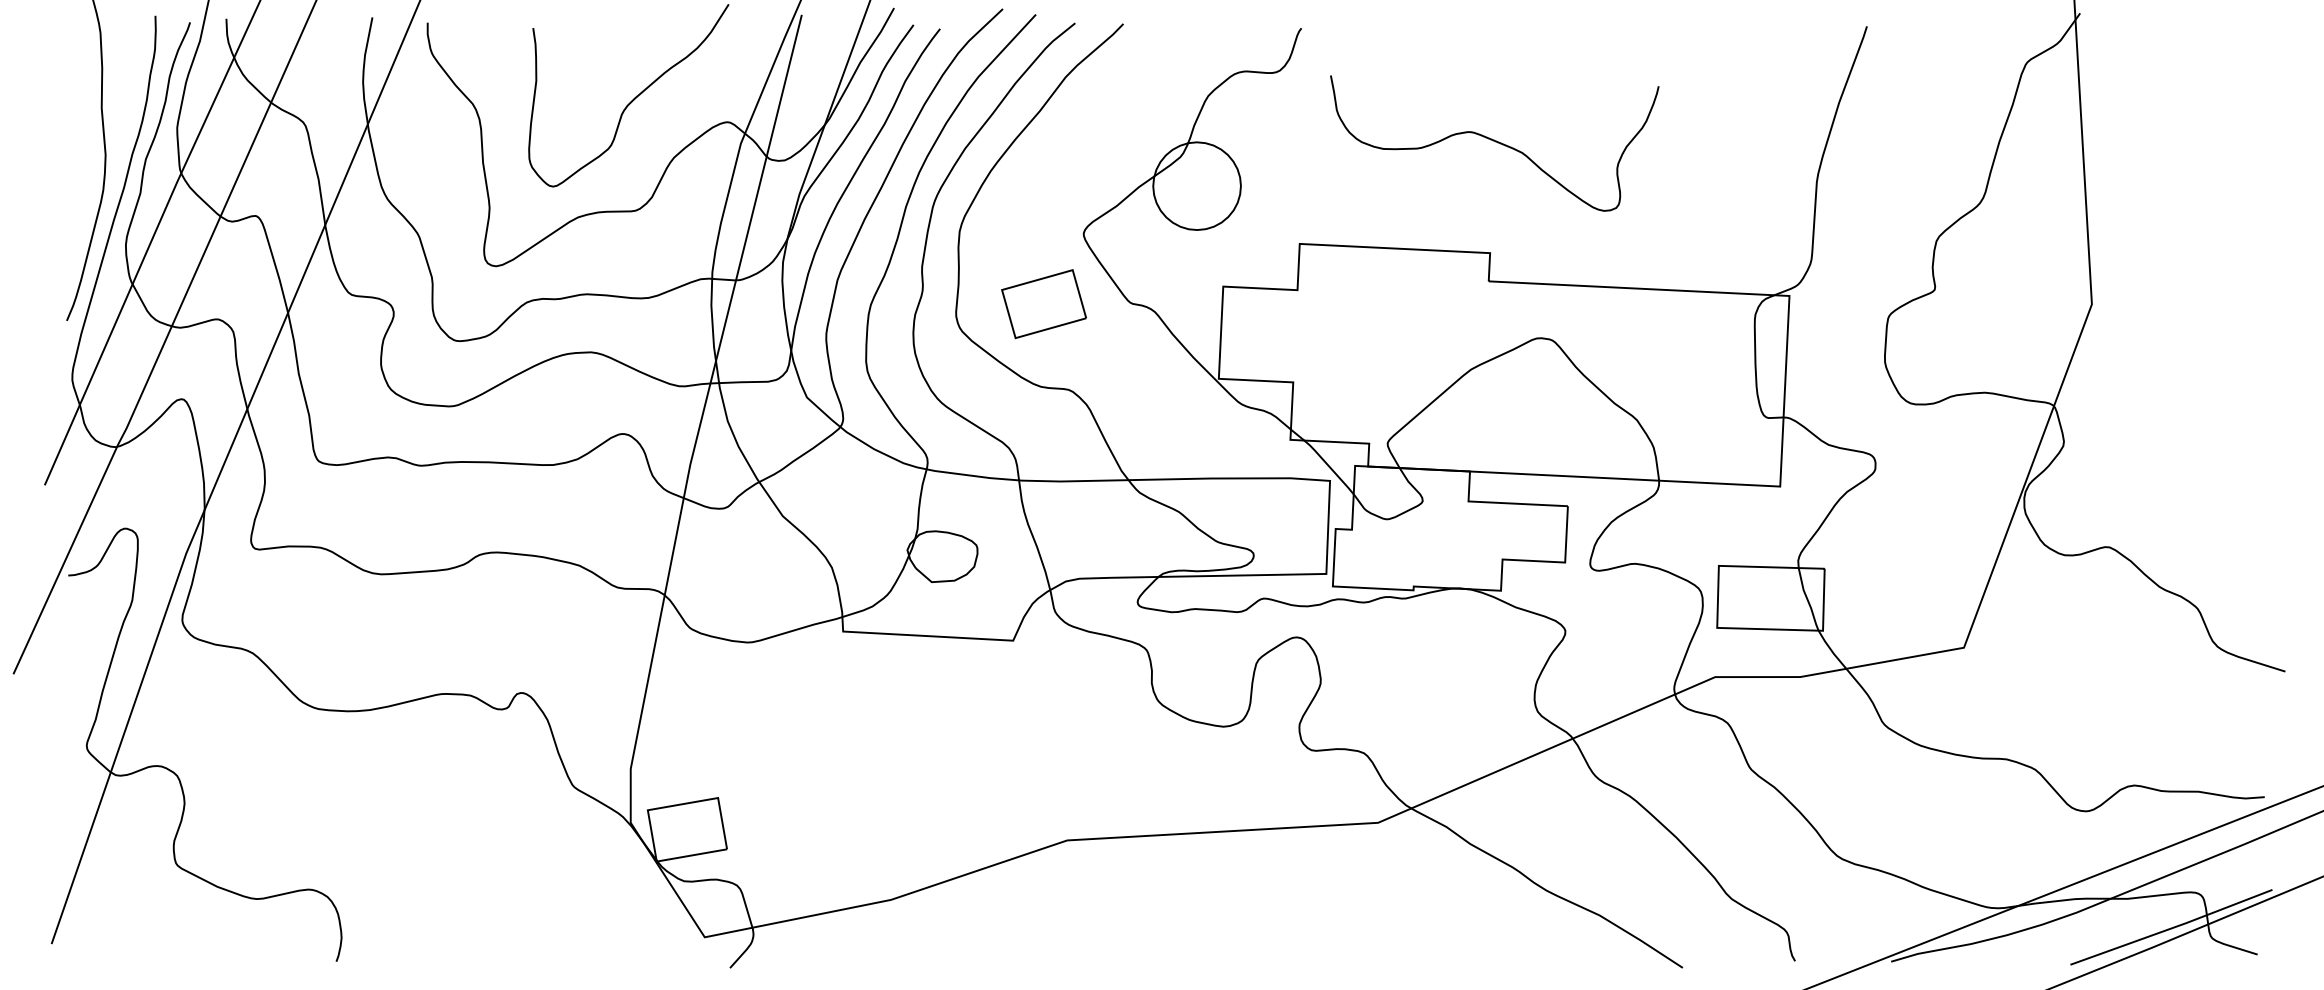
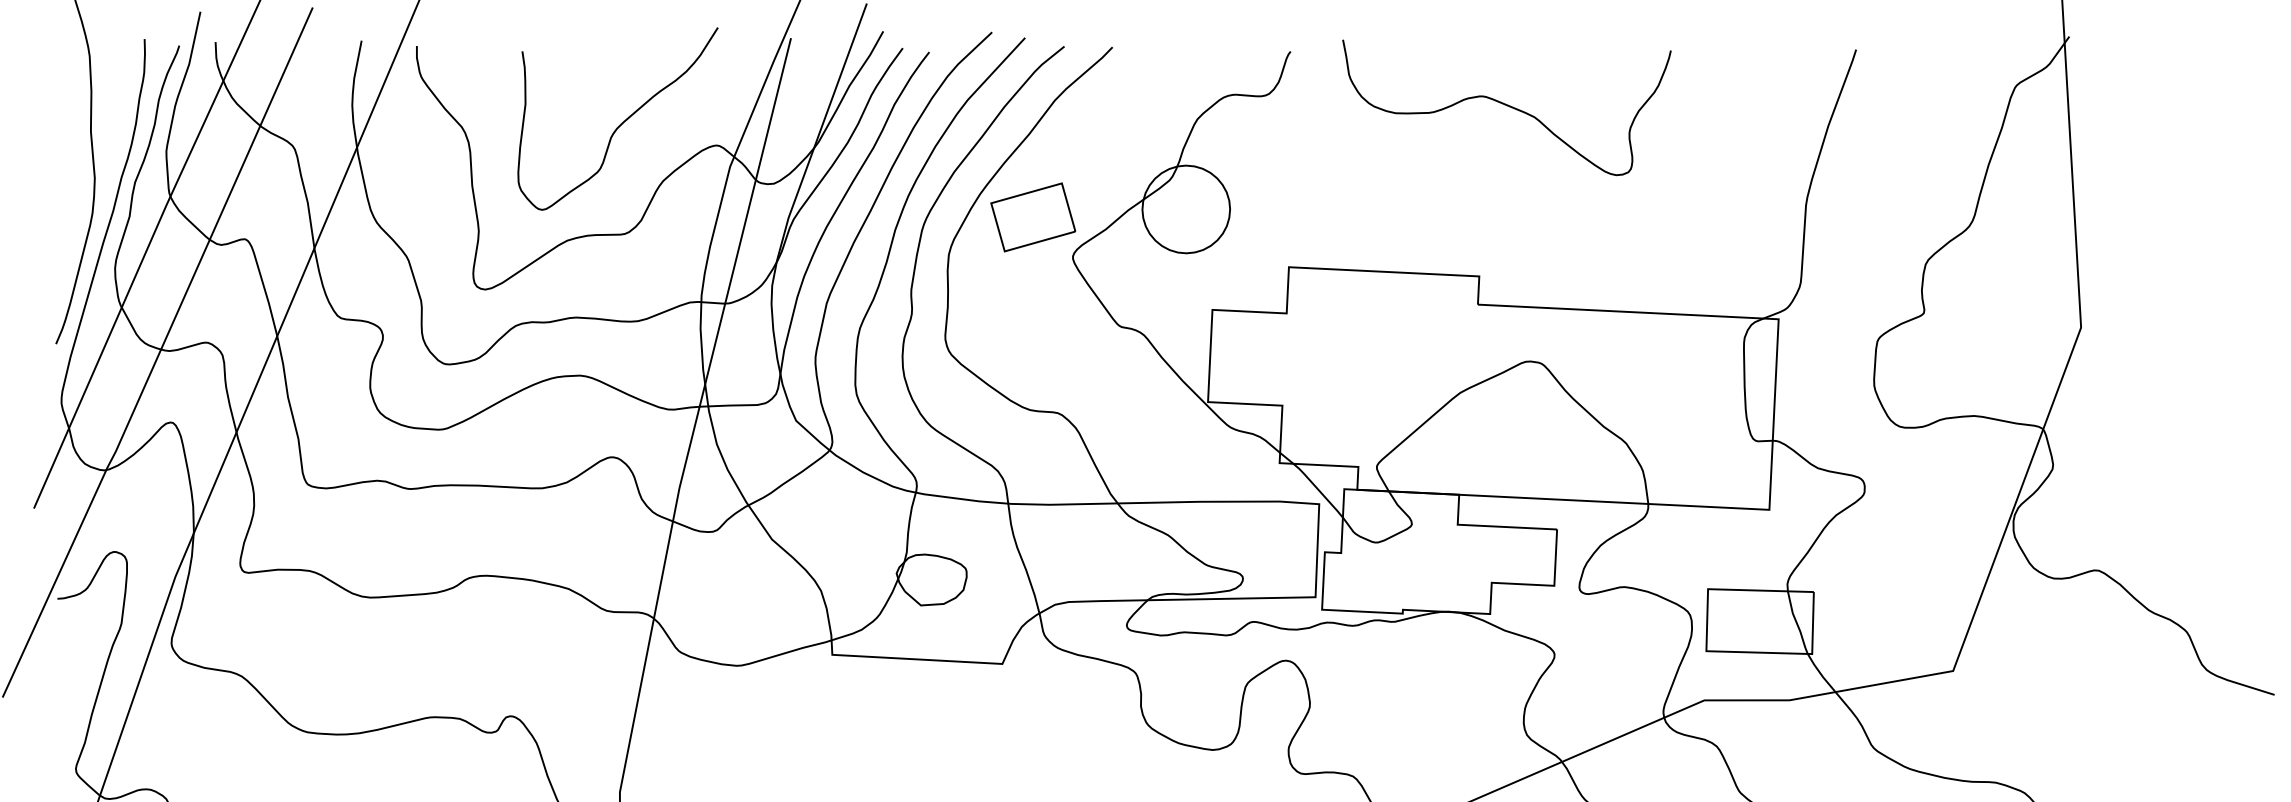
curve: (1495, 142) -> (1507, 106), moved
part: (1043, 304) -> (1032, 217), moved

